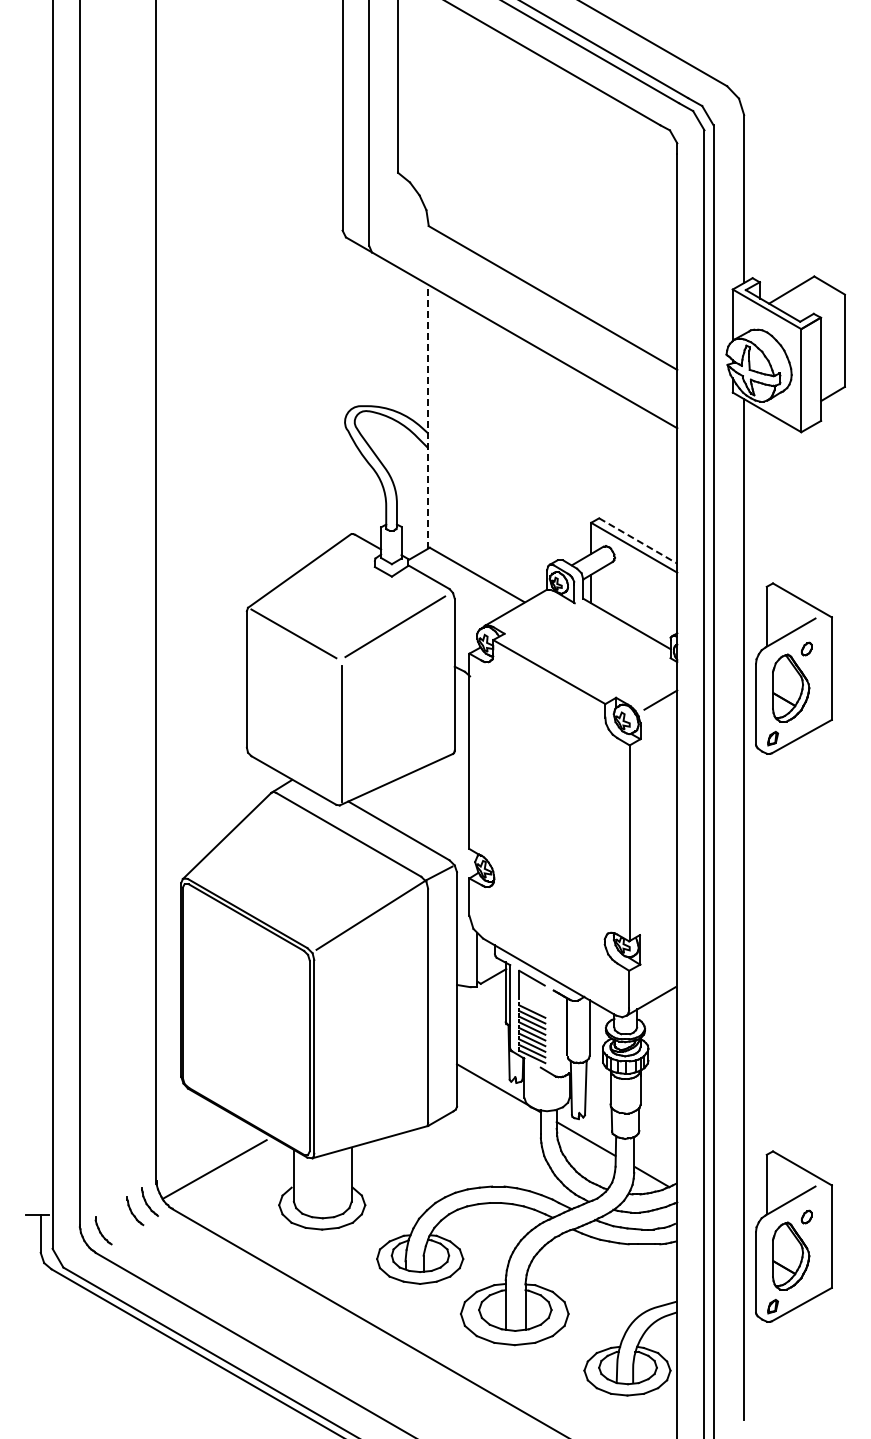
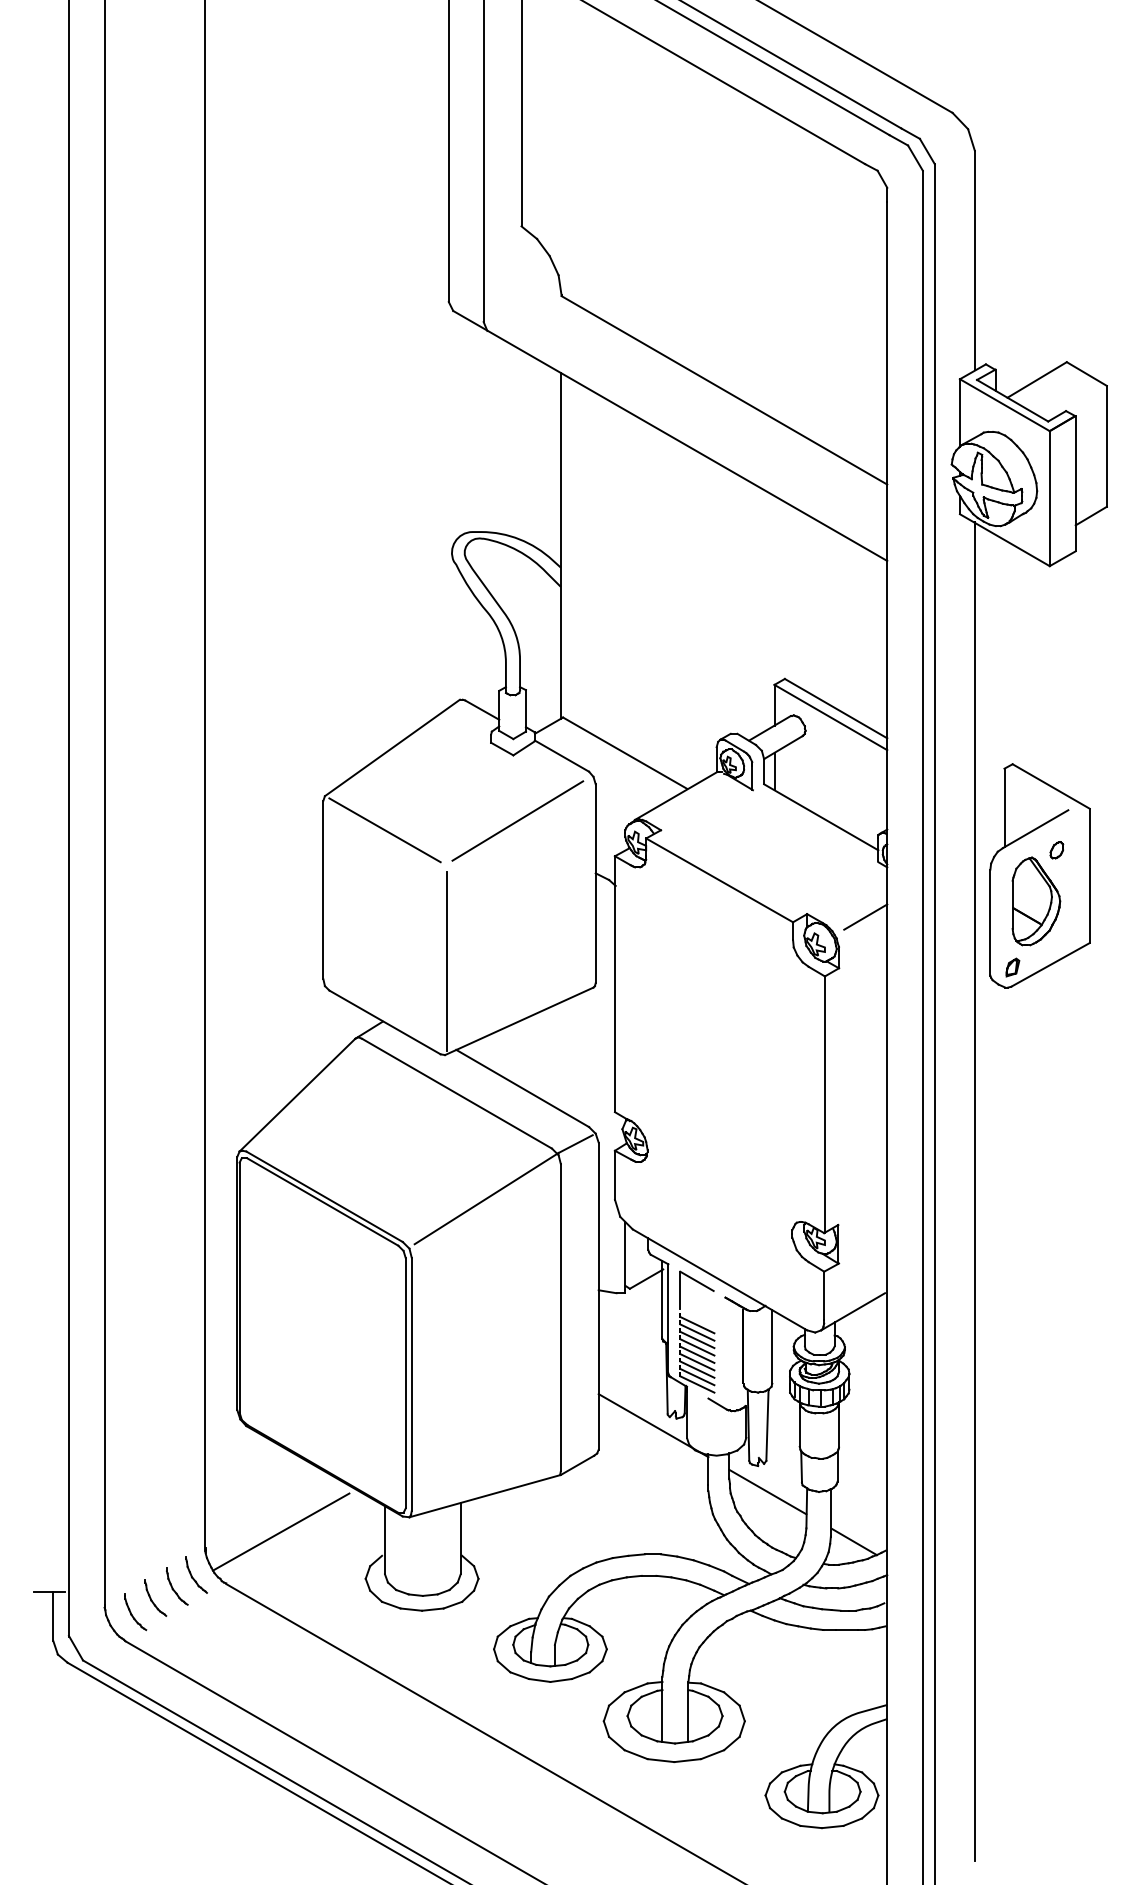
line: (428, 416) -> (561, 545), dashed -> solid
line: (638, 541) -> (836, 709), dashed -> solid
part: (118, 1219) -> (155, 1597), added
part: (793, 1236) -> (1039, 1619), removed

